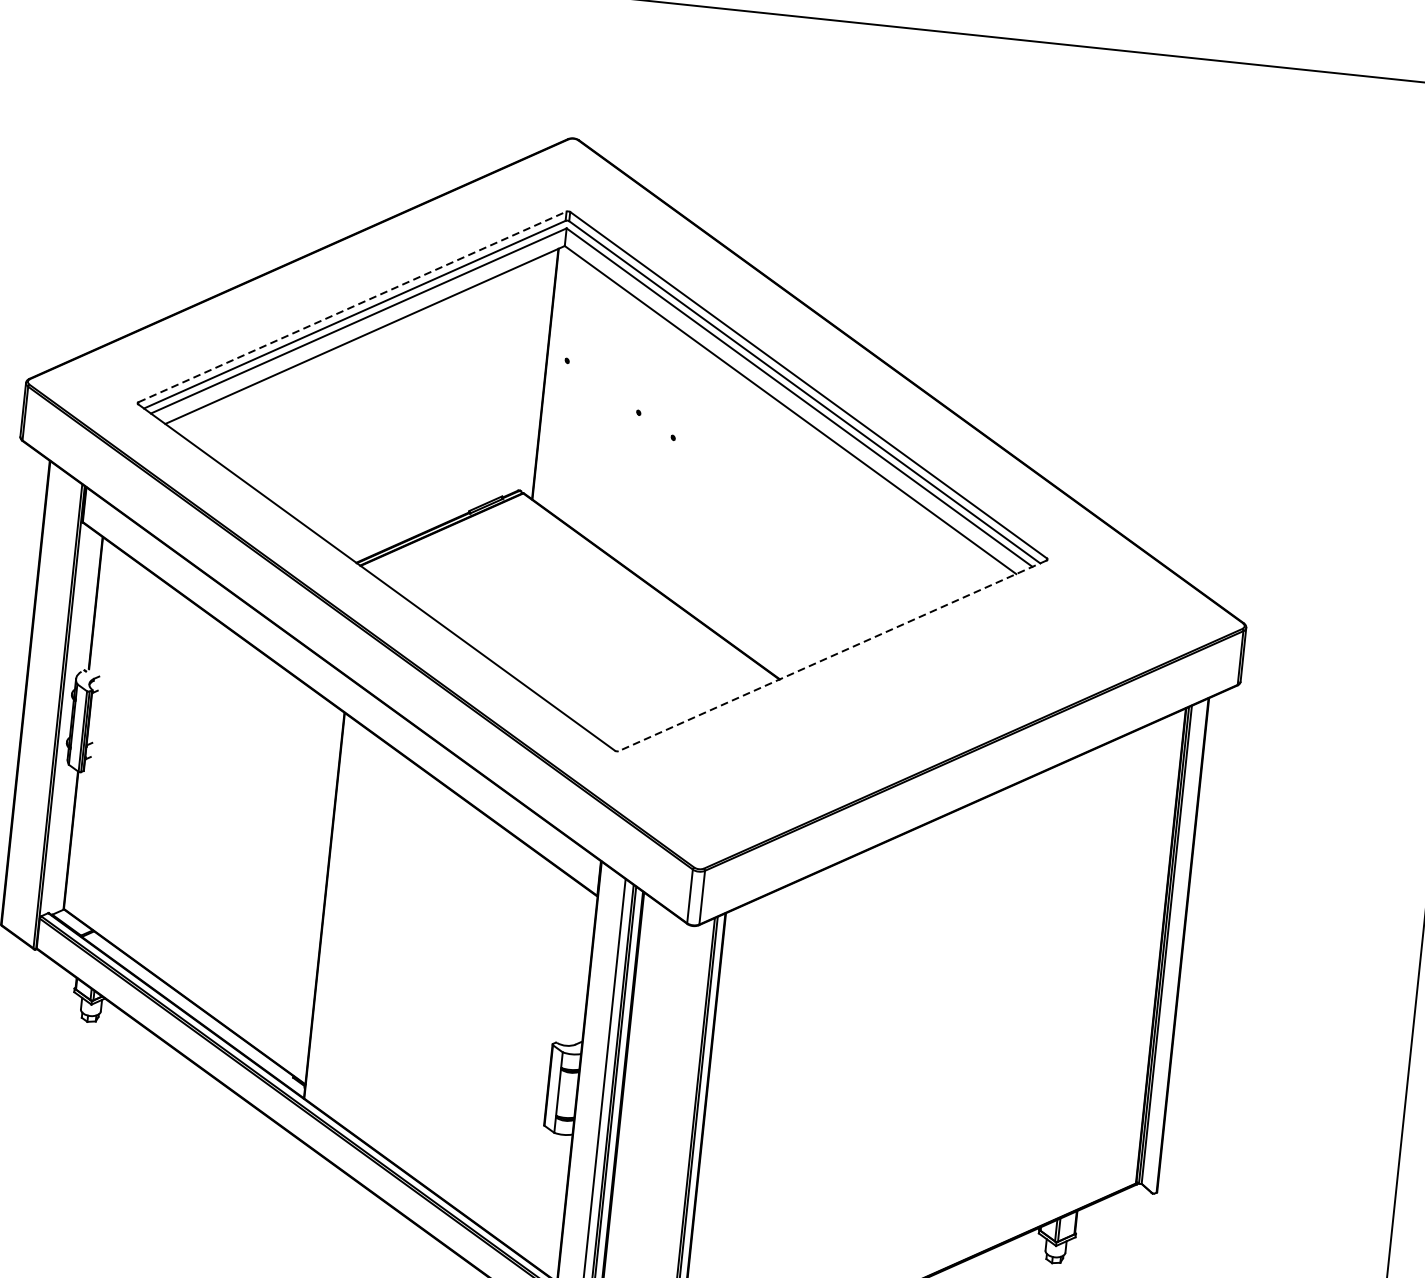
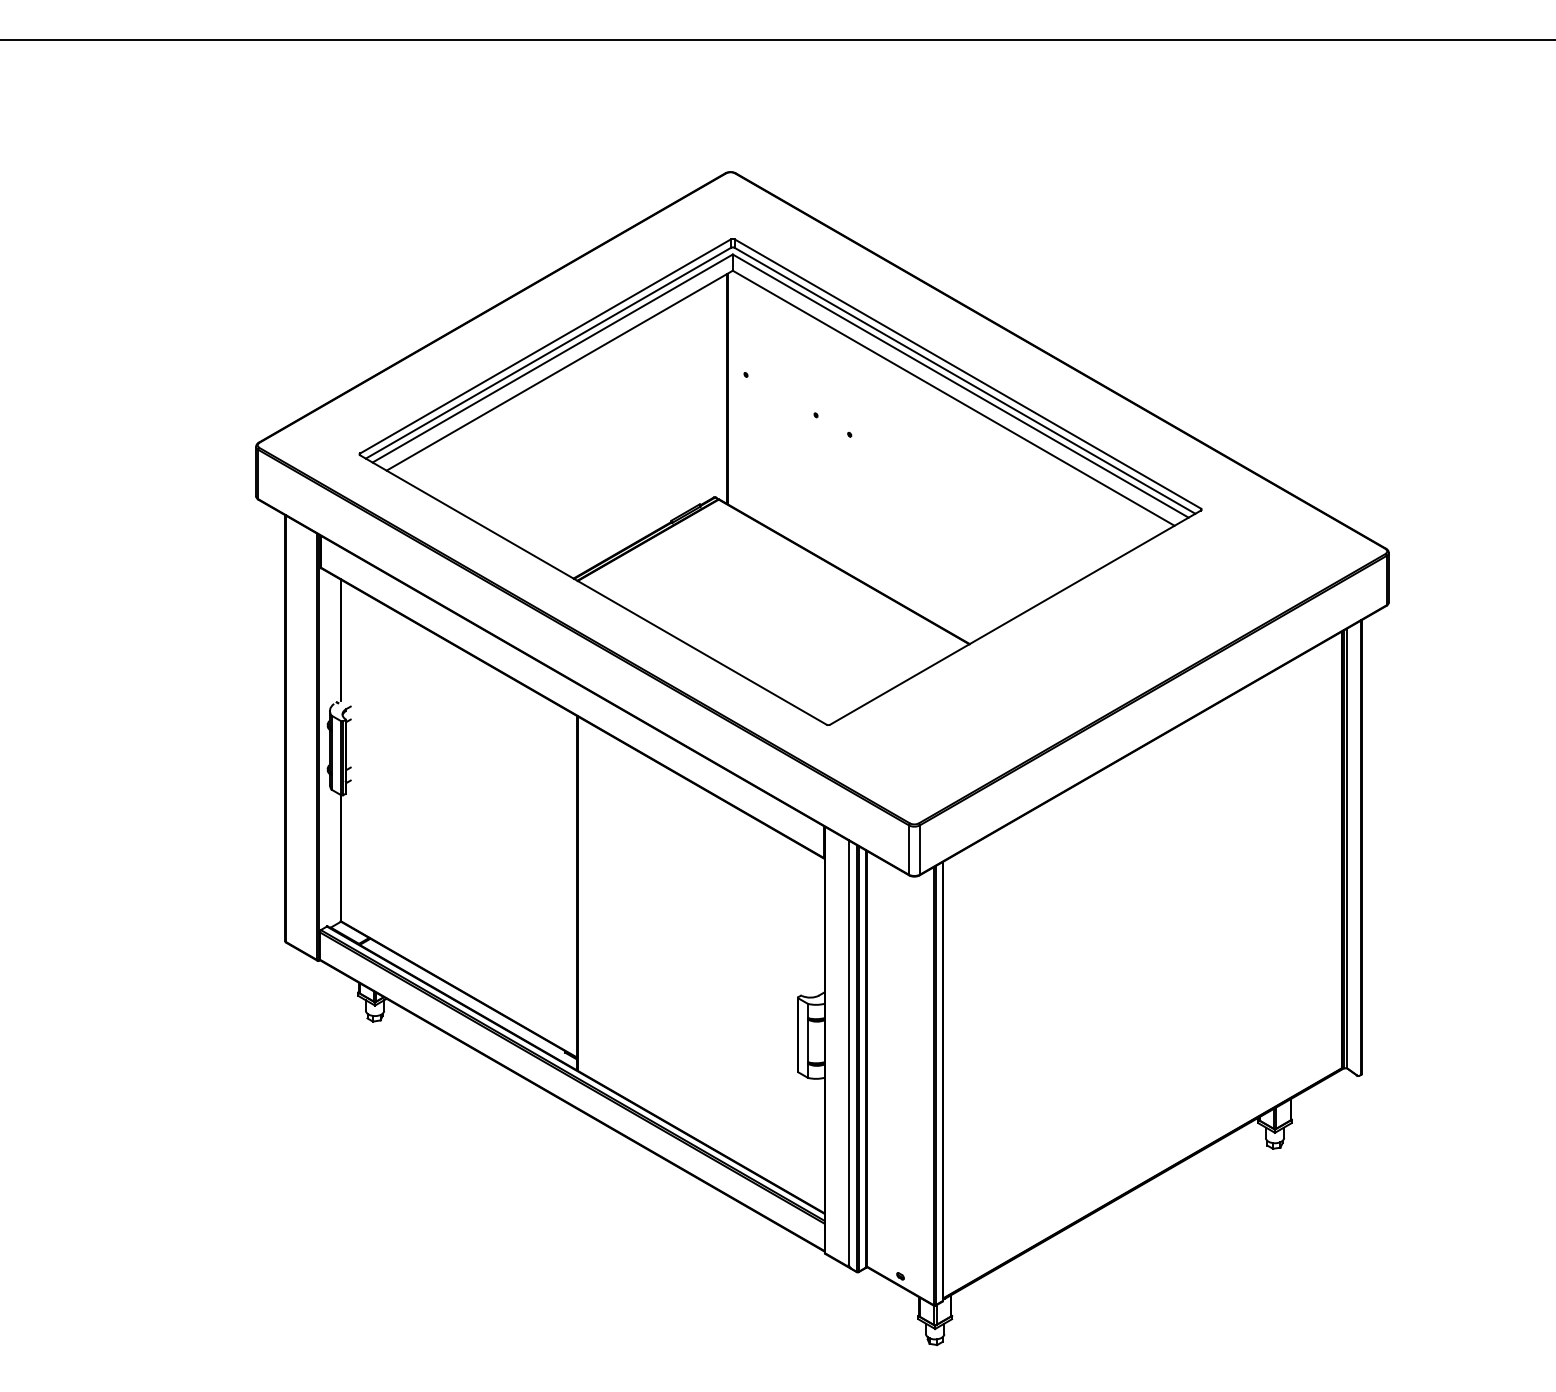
line: (353, 307) -> (546, 346), dashed -> solid
line: (832, 655) -> (1015, 617), dashed -> solid

